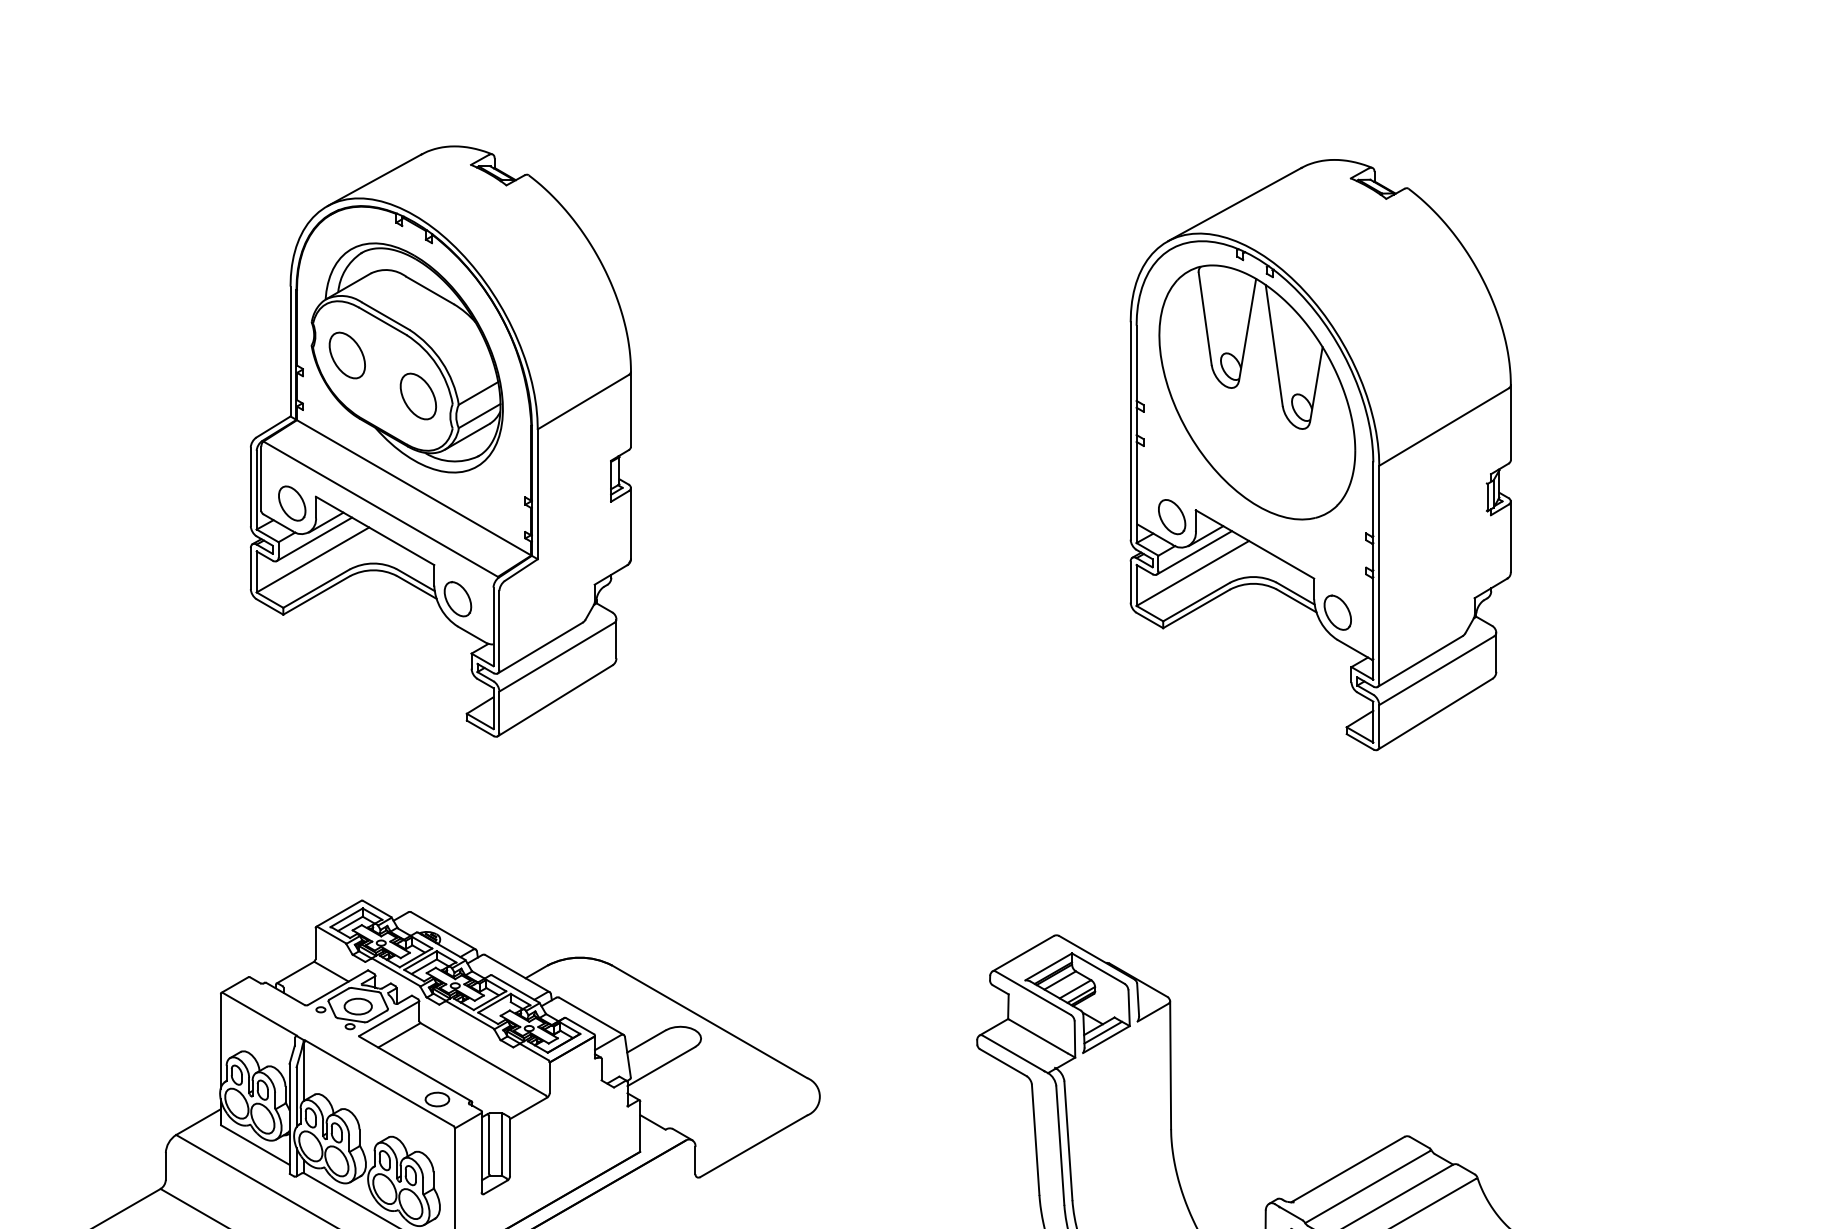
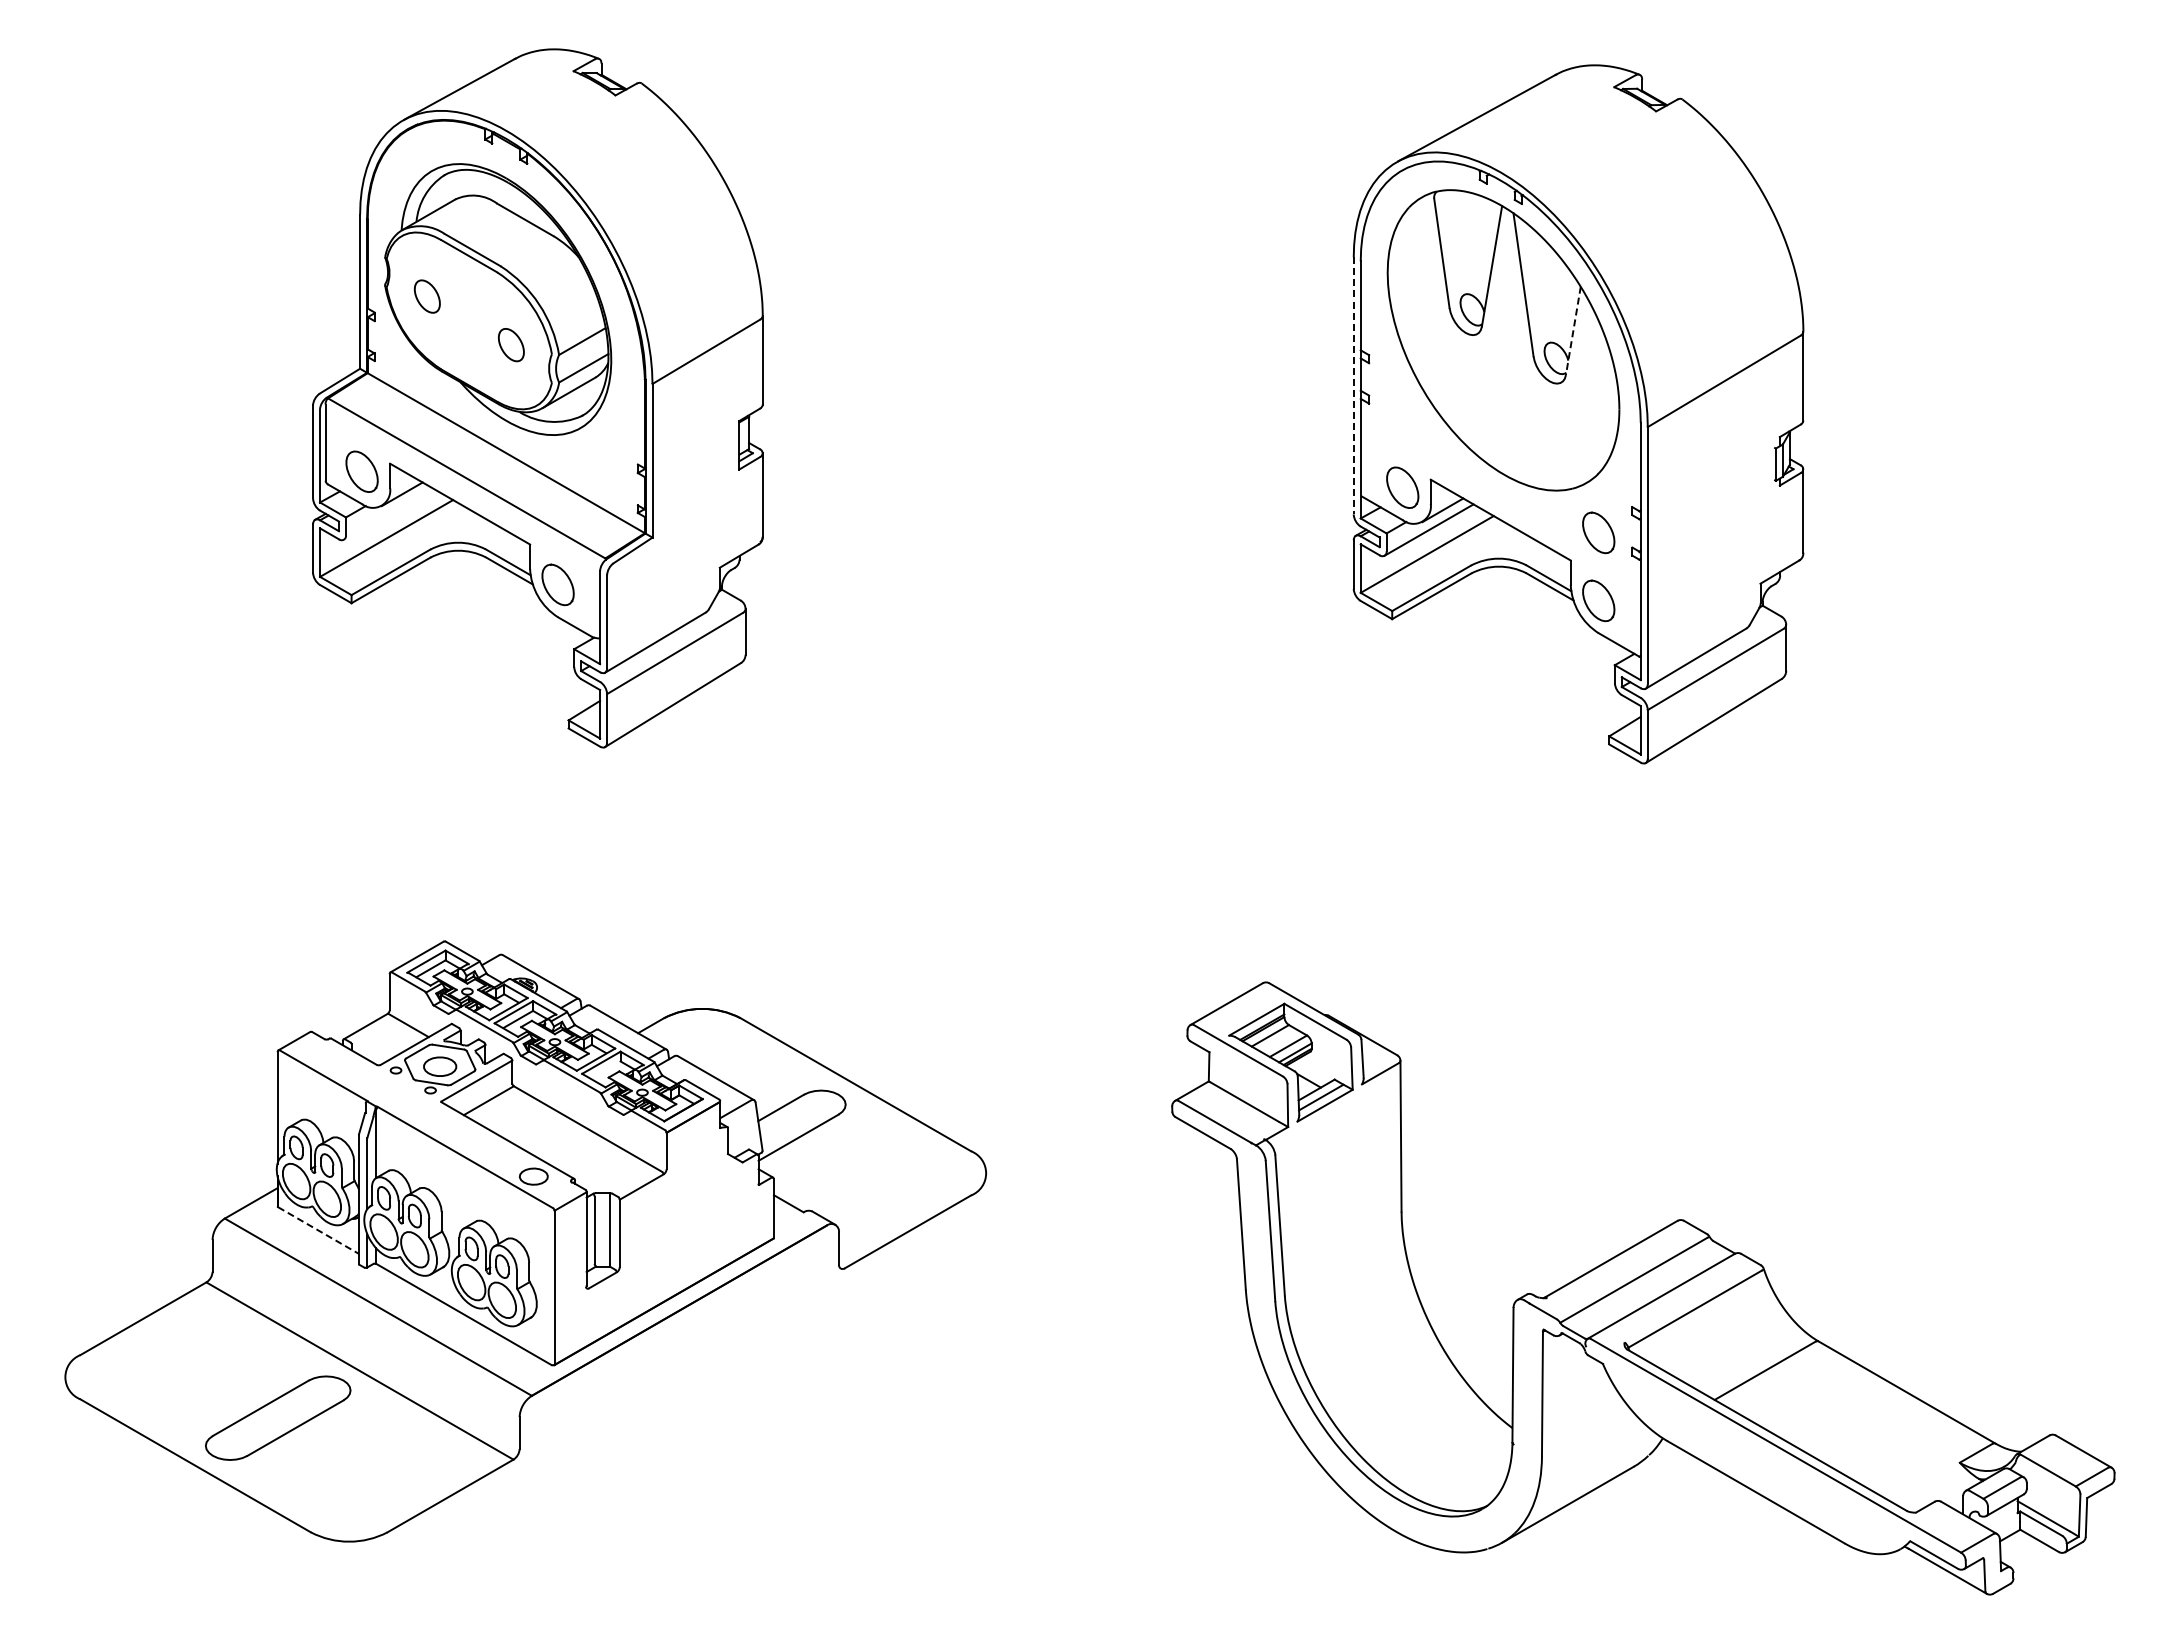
part: (347, 355) -> (427, 296), size x0.6
line: (1316, 384) -> (1573, 330), solid -> dashed
part: (418, 395) -> (511, 344), size x0.6
line: (1130, 430) -> (1353, 385), solid -> dashed
line: (313, 538) -> (387, 513), removed
part: (1337, 554) -> (1598, 532), added
line: (255, 1145) -> (318, 1230), solid -> dashed

